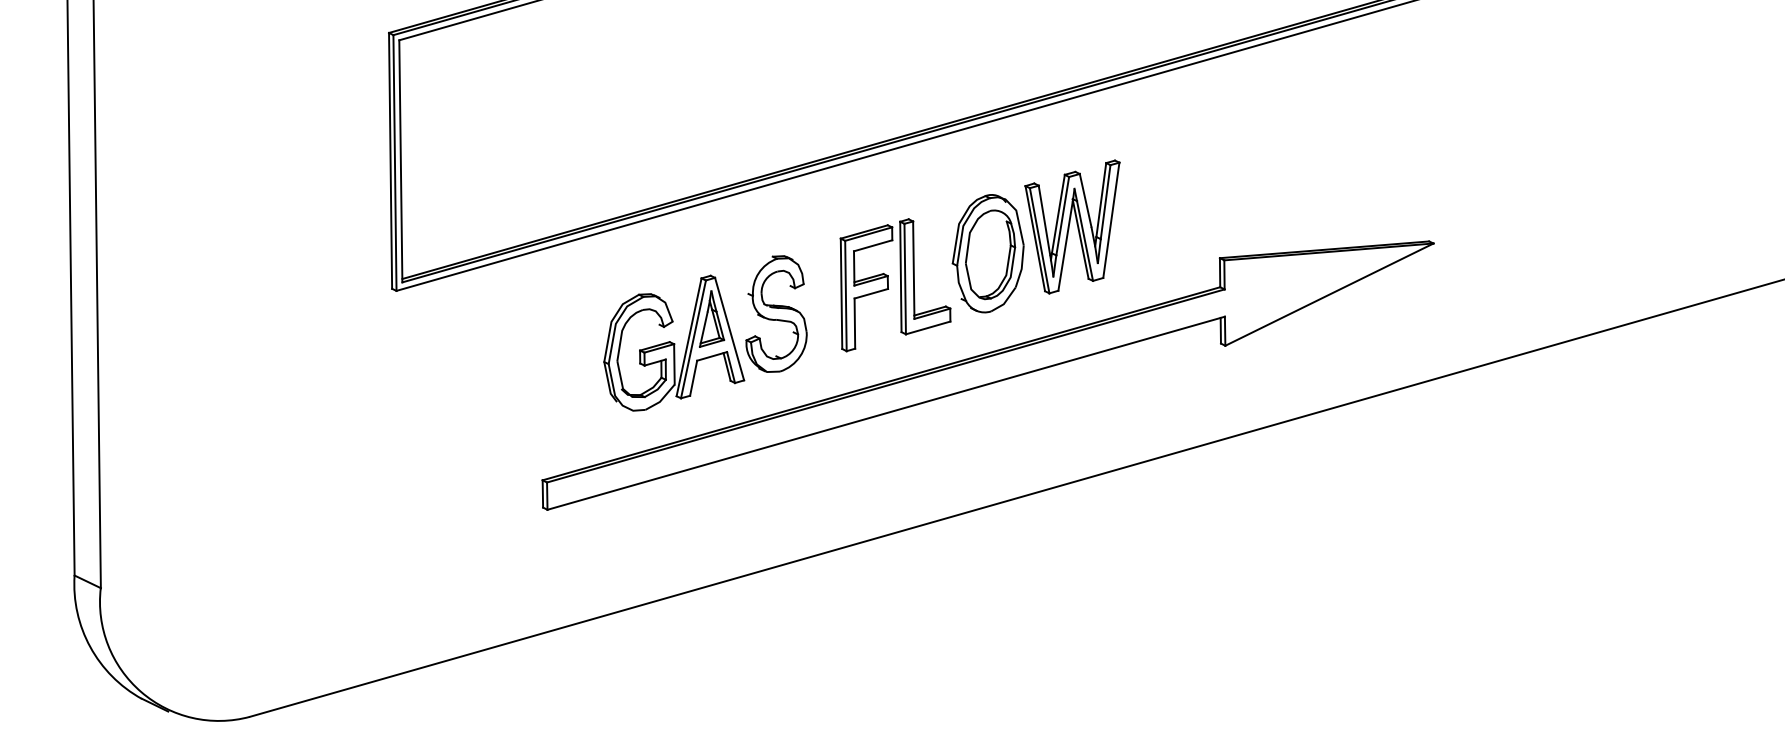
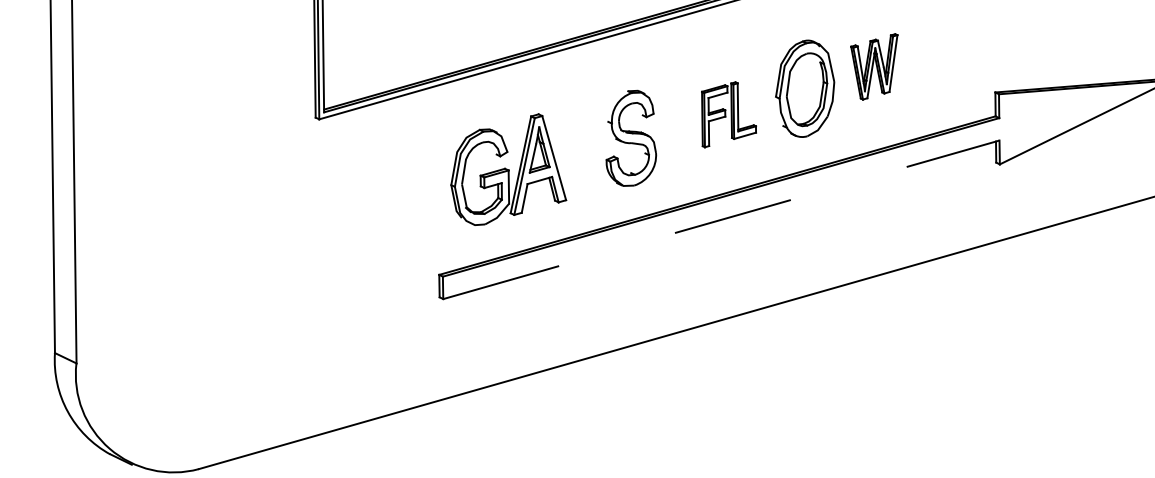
part: (1072, 226) -> (874, 66), size x0.6
part: (895, 285) -> (729, 114), size x0.6
part: (674, 342) -> (508, 169), moved
line: (886, 413) -> (721, 220), solid -> dashed

